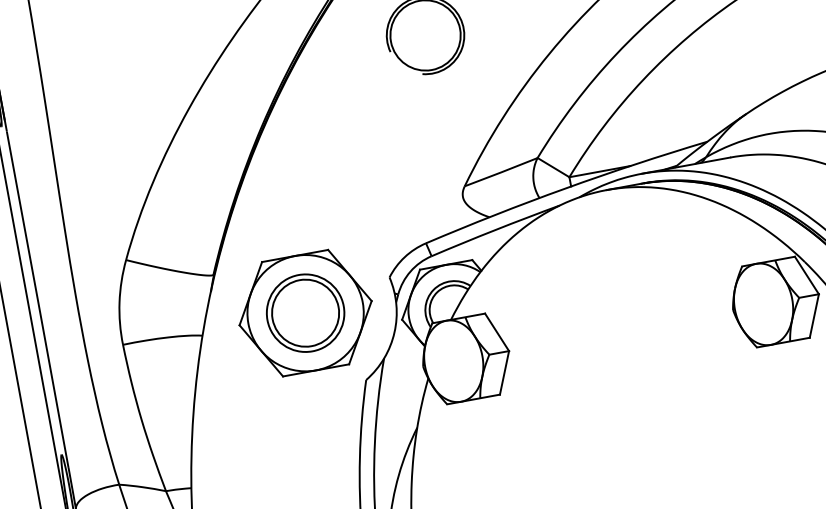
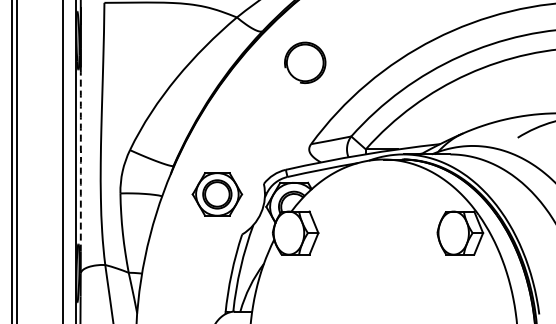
arc: (37, 300) -> (80, 162), solid -> dashed
part: (305, 313) -> (217, 194), size x0.7

